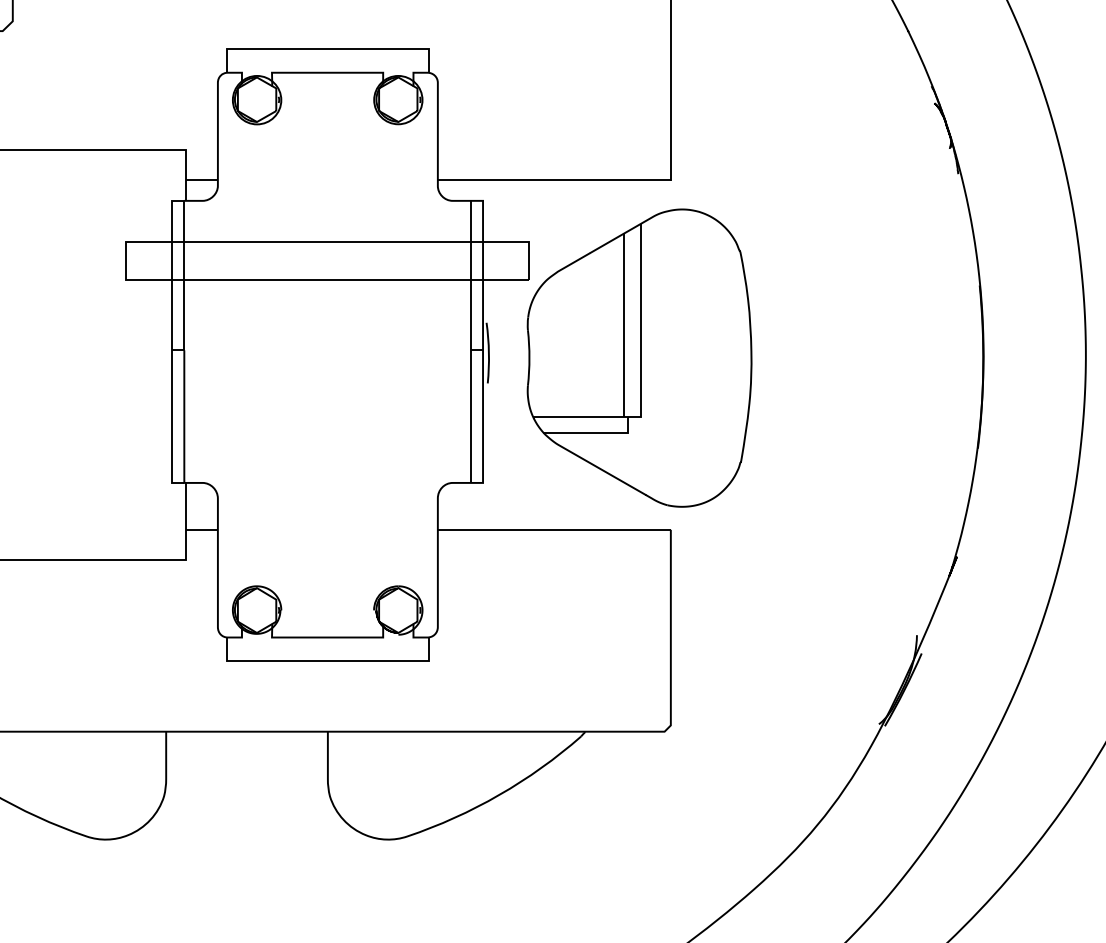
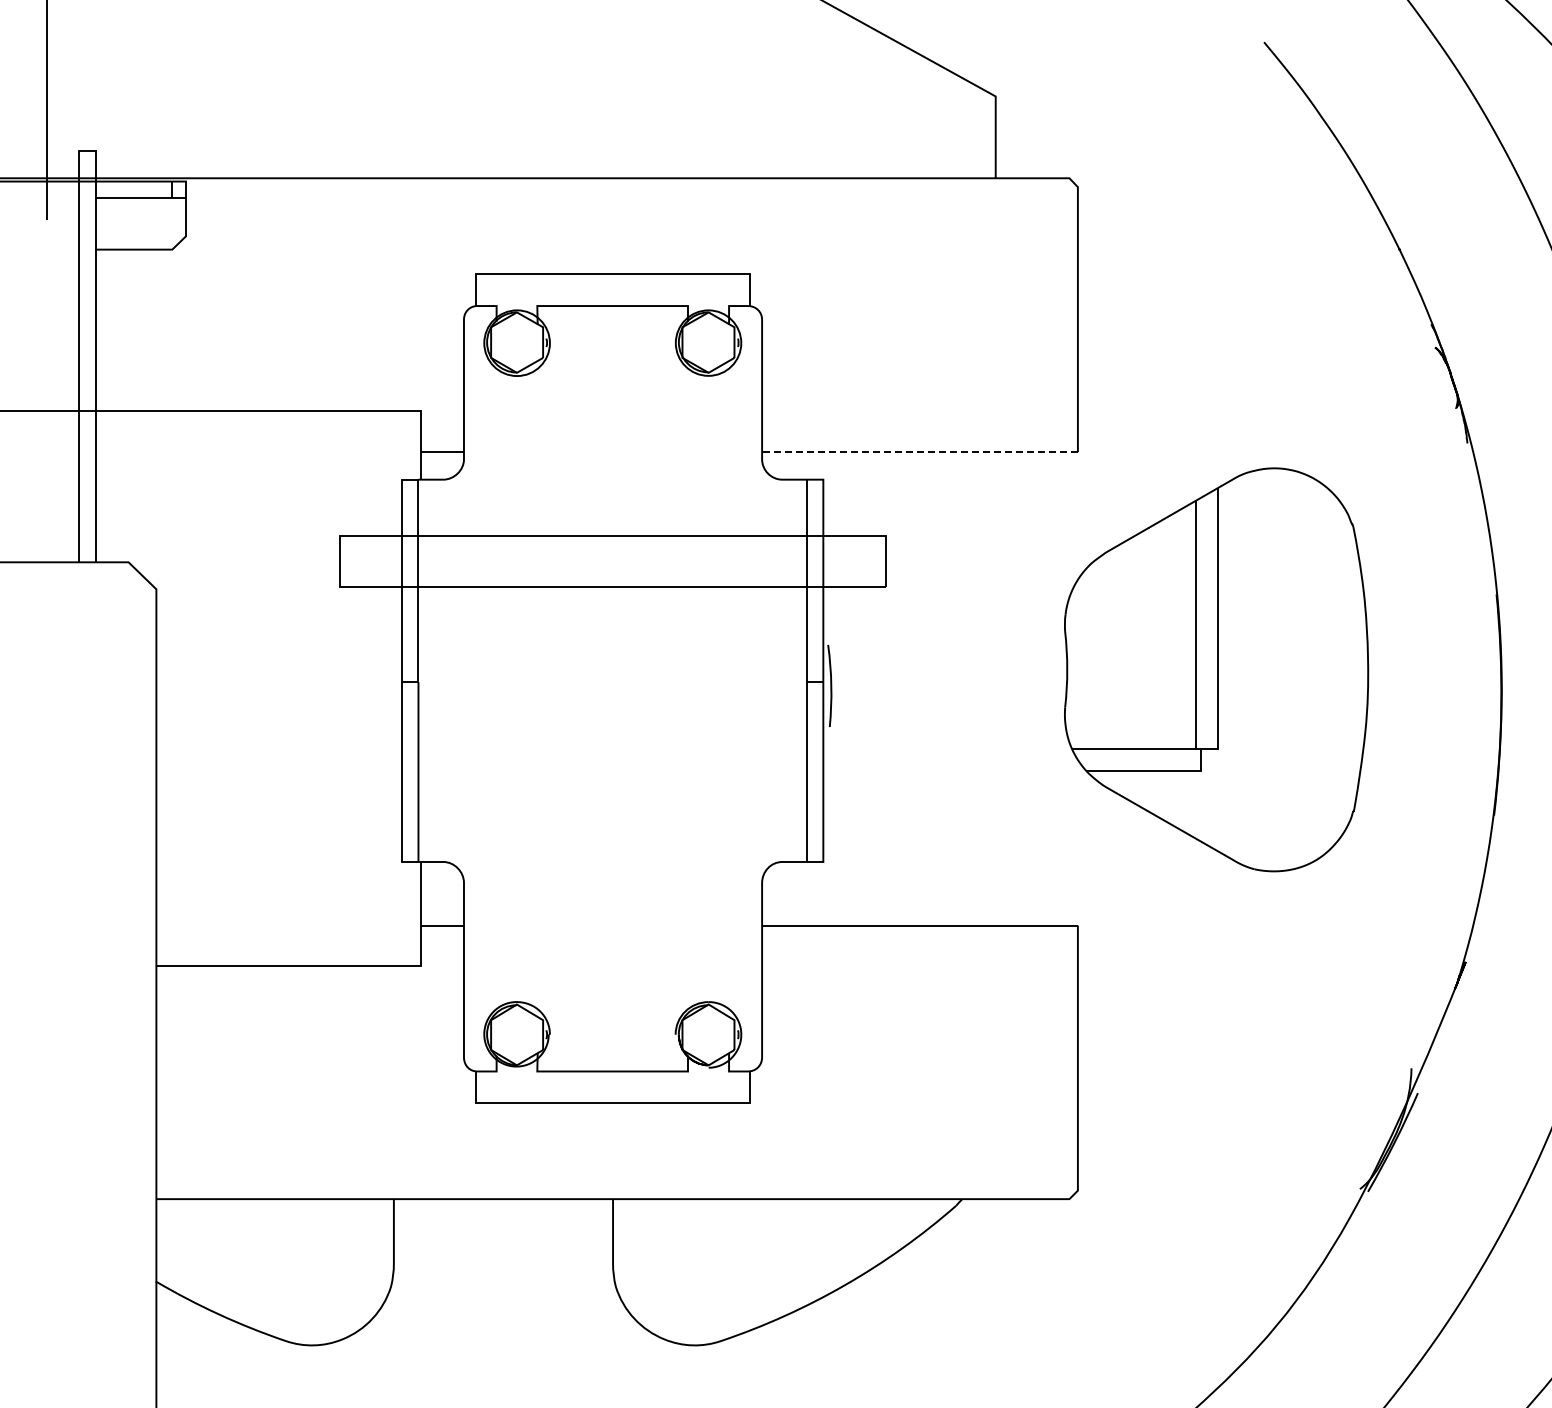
line: (553, 180) -> (919, 452), solid -> dashed
part: (639, 357) -> (1216, 669), moved

